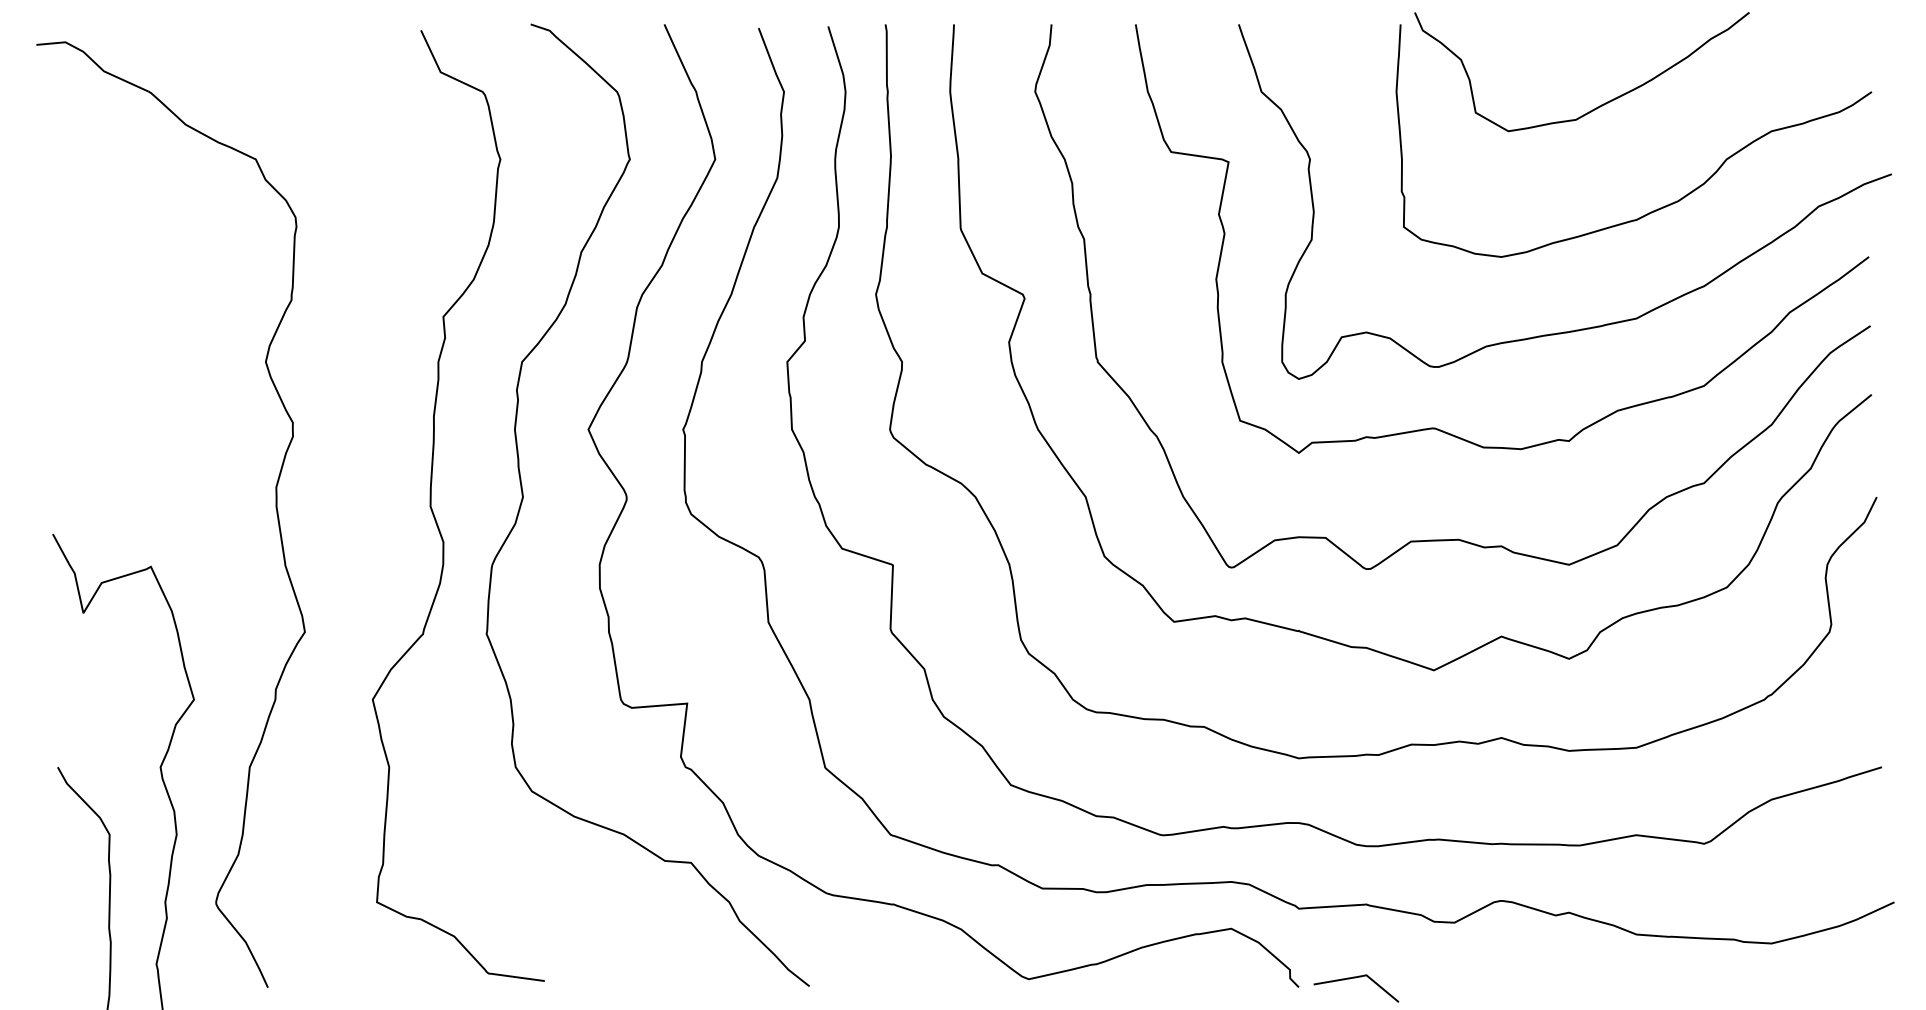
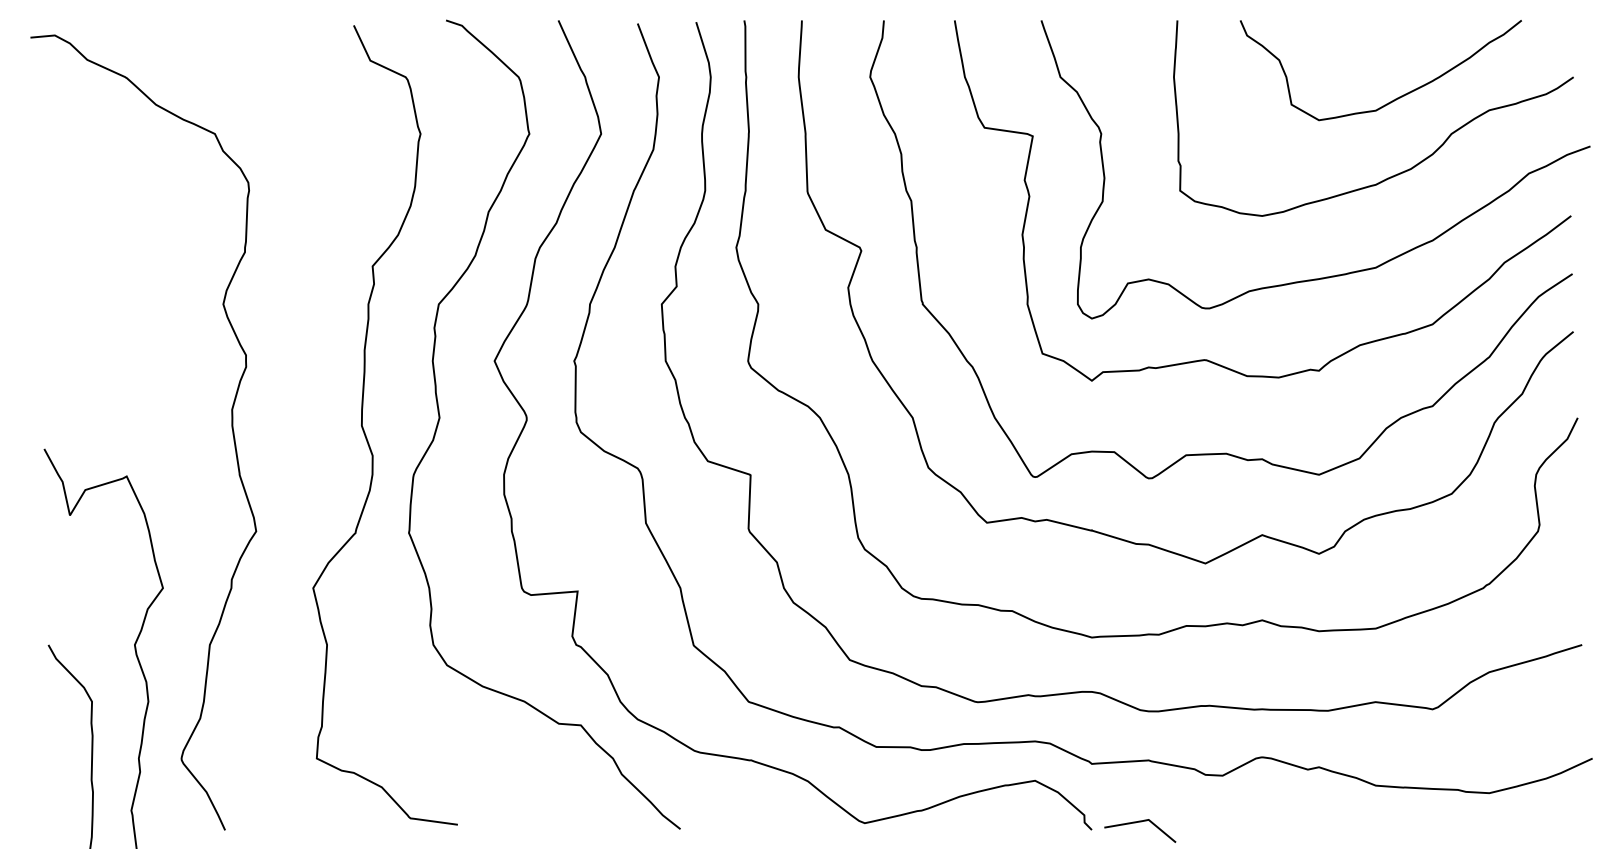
curve: (1599, 105) -> (1395, 98), moved

